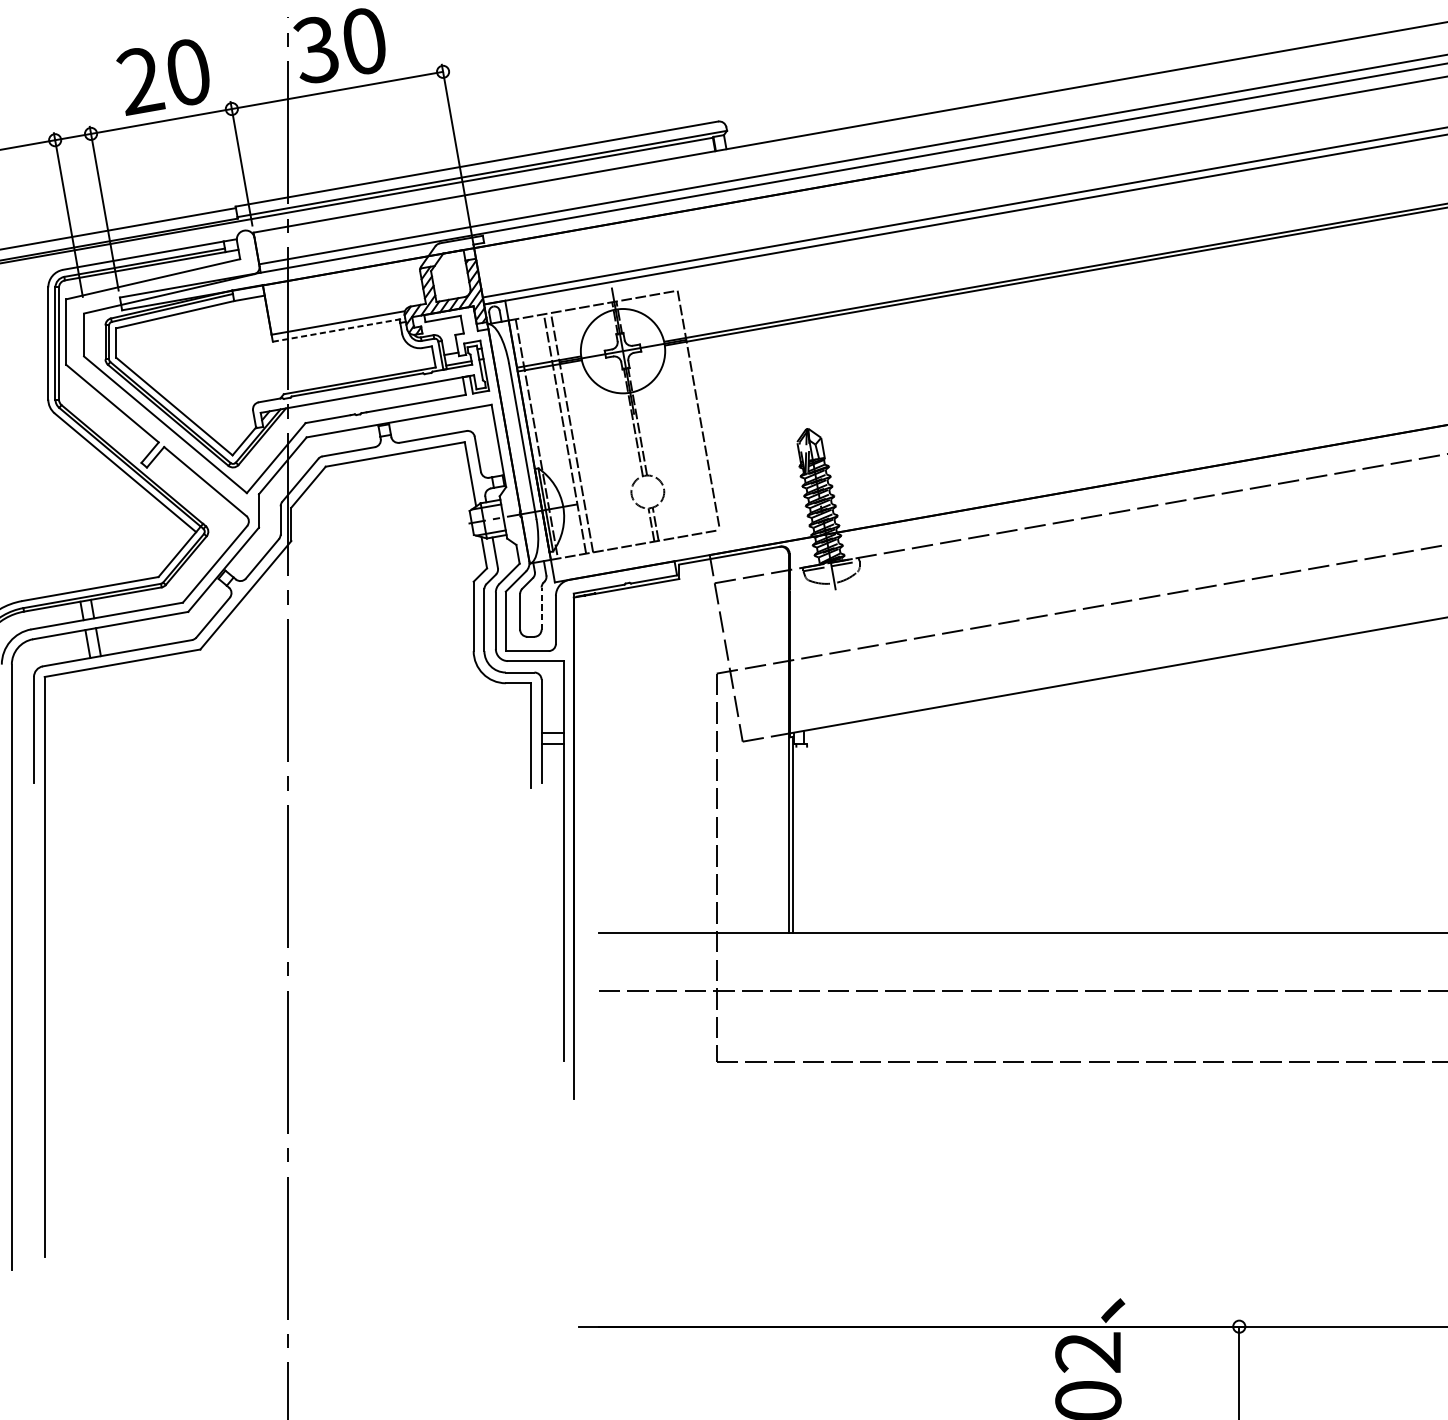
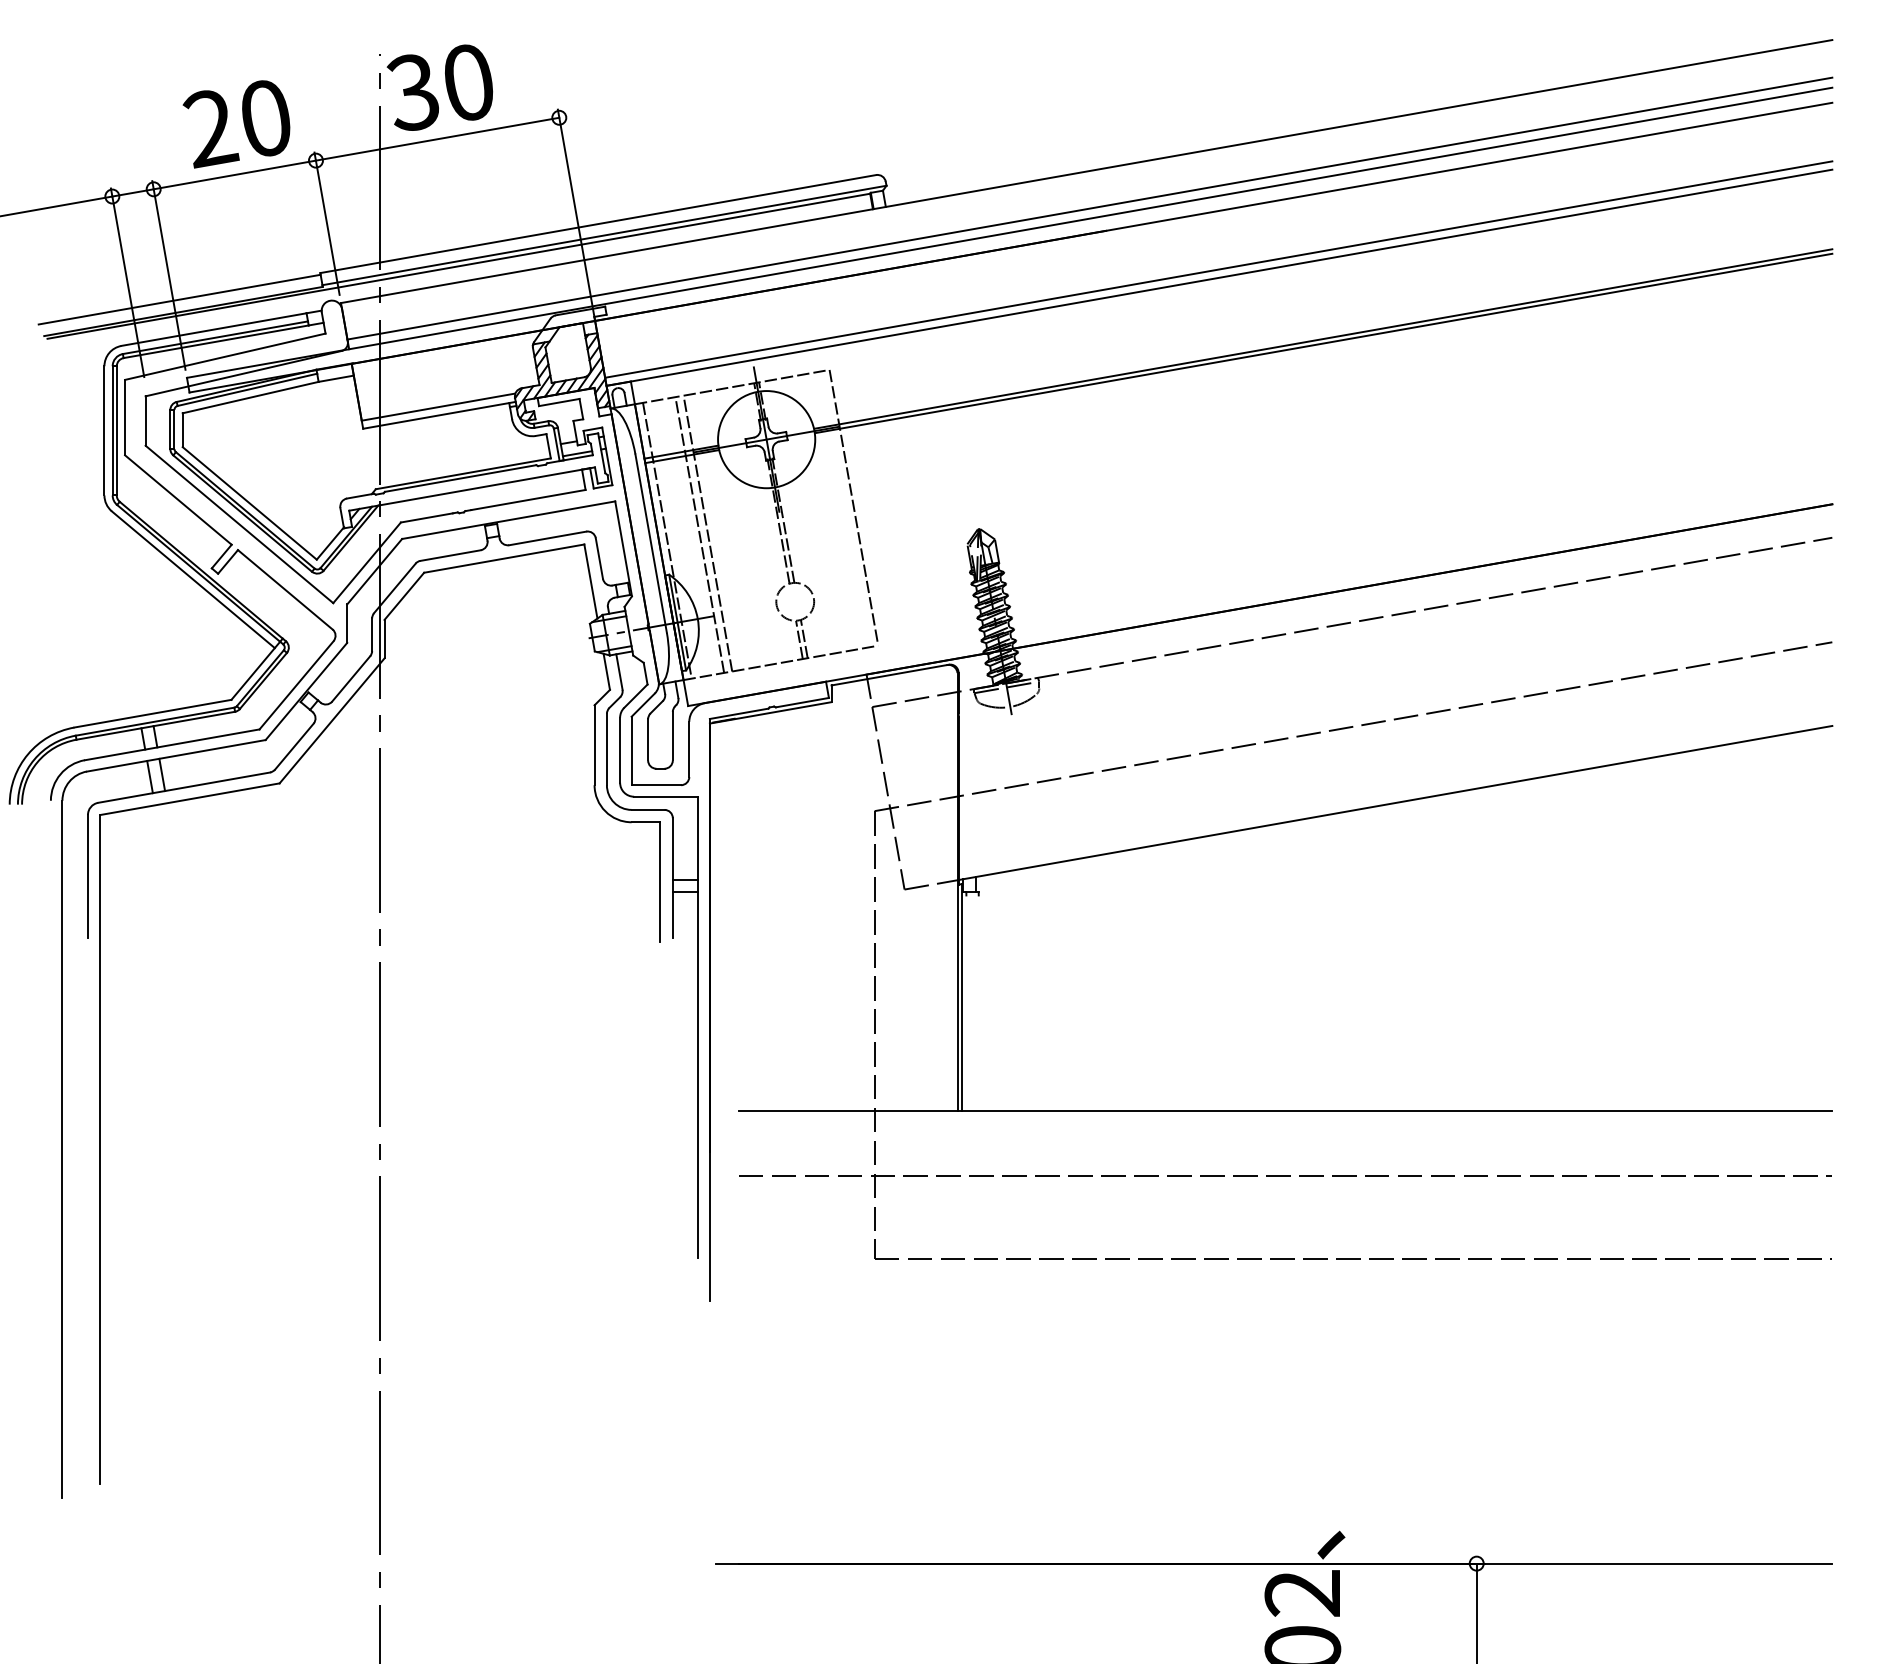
line: (339, 330) -> (439, 415), dashed -> solid
line: (541, 607) -> (672, 735), dashed -> solid

